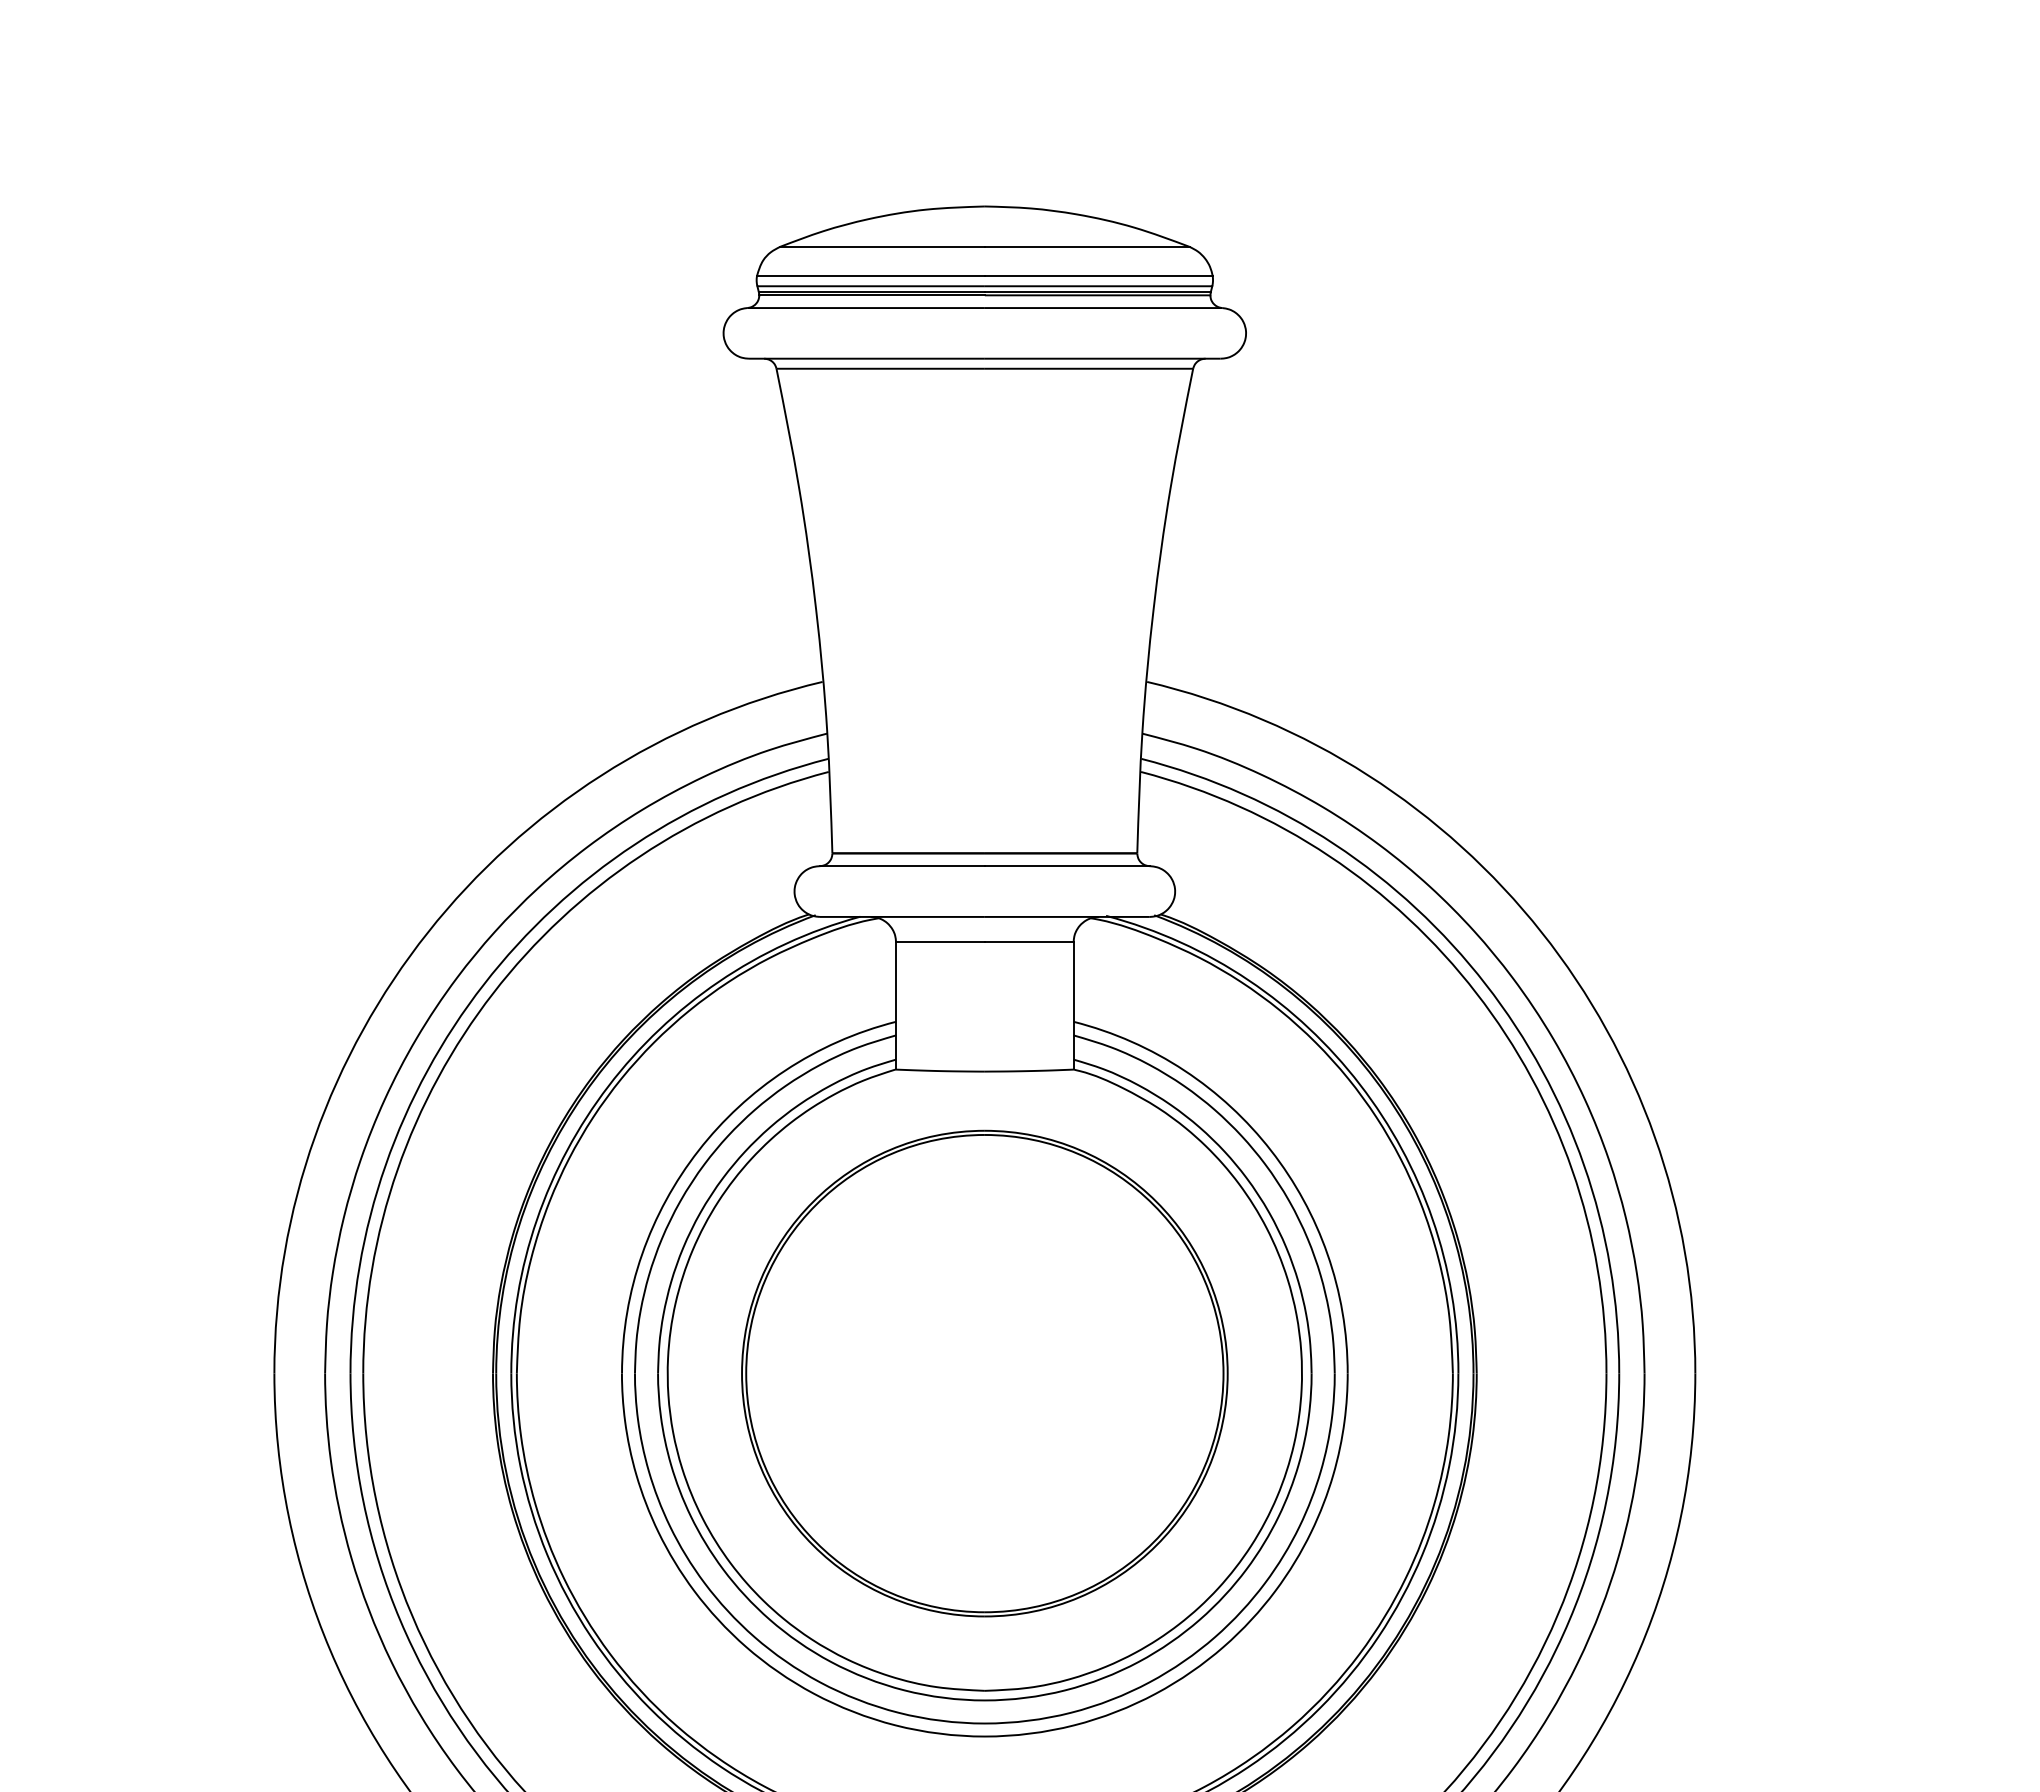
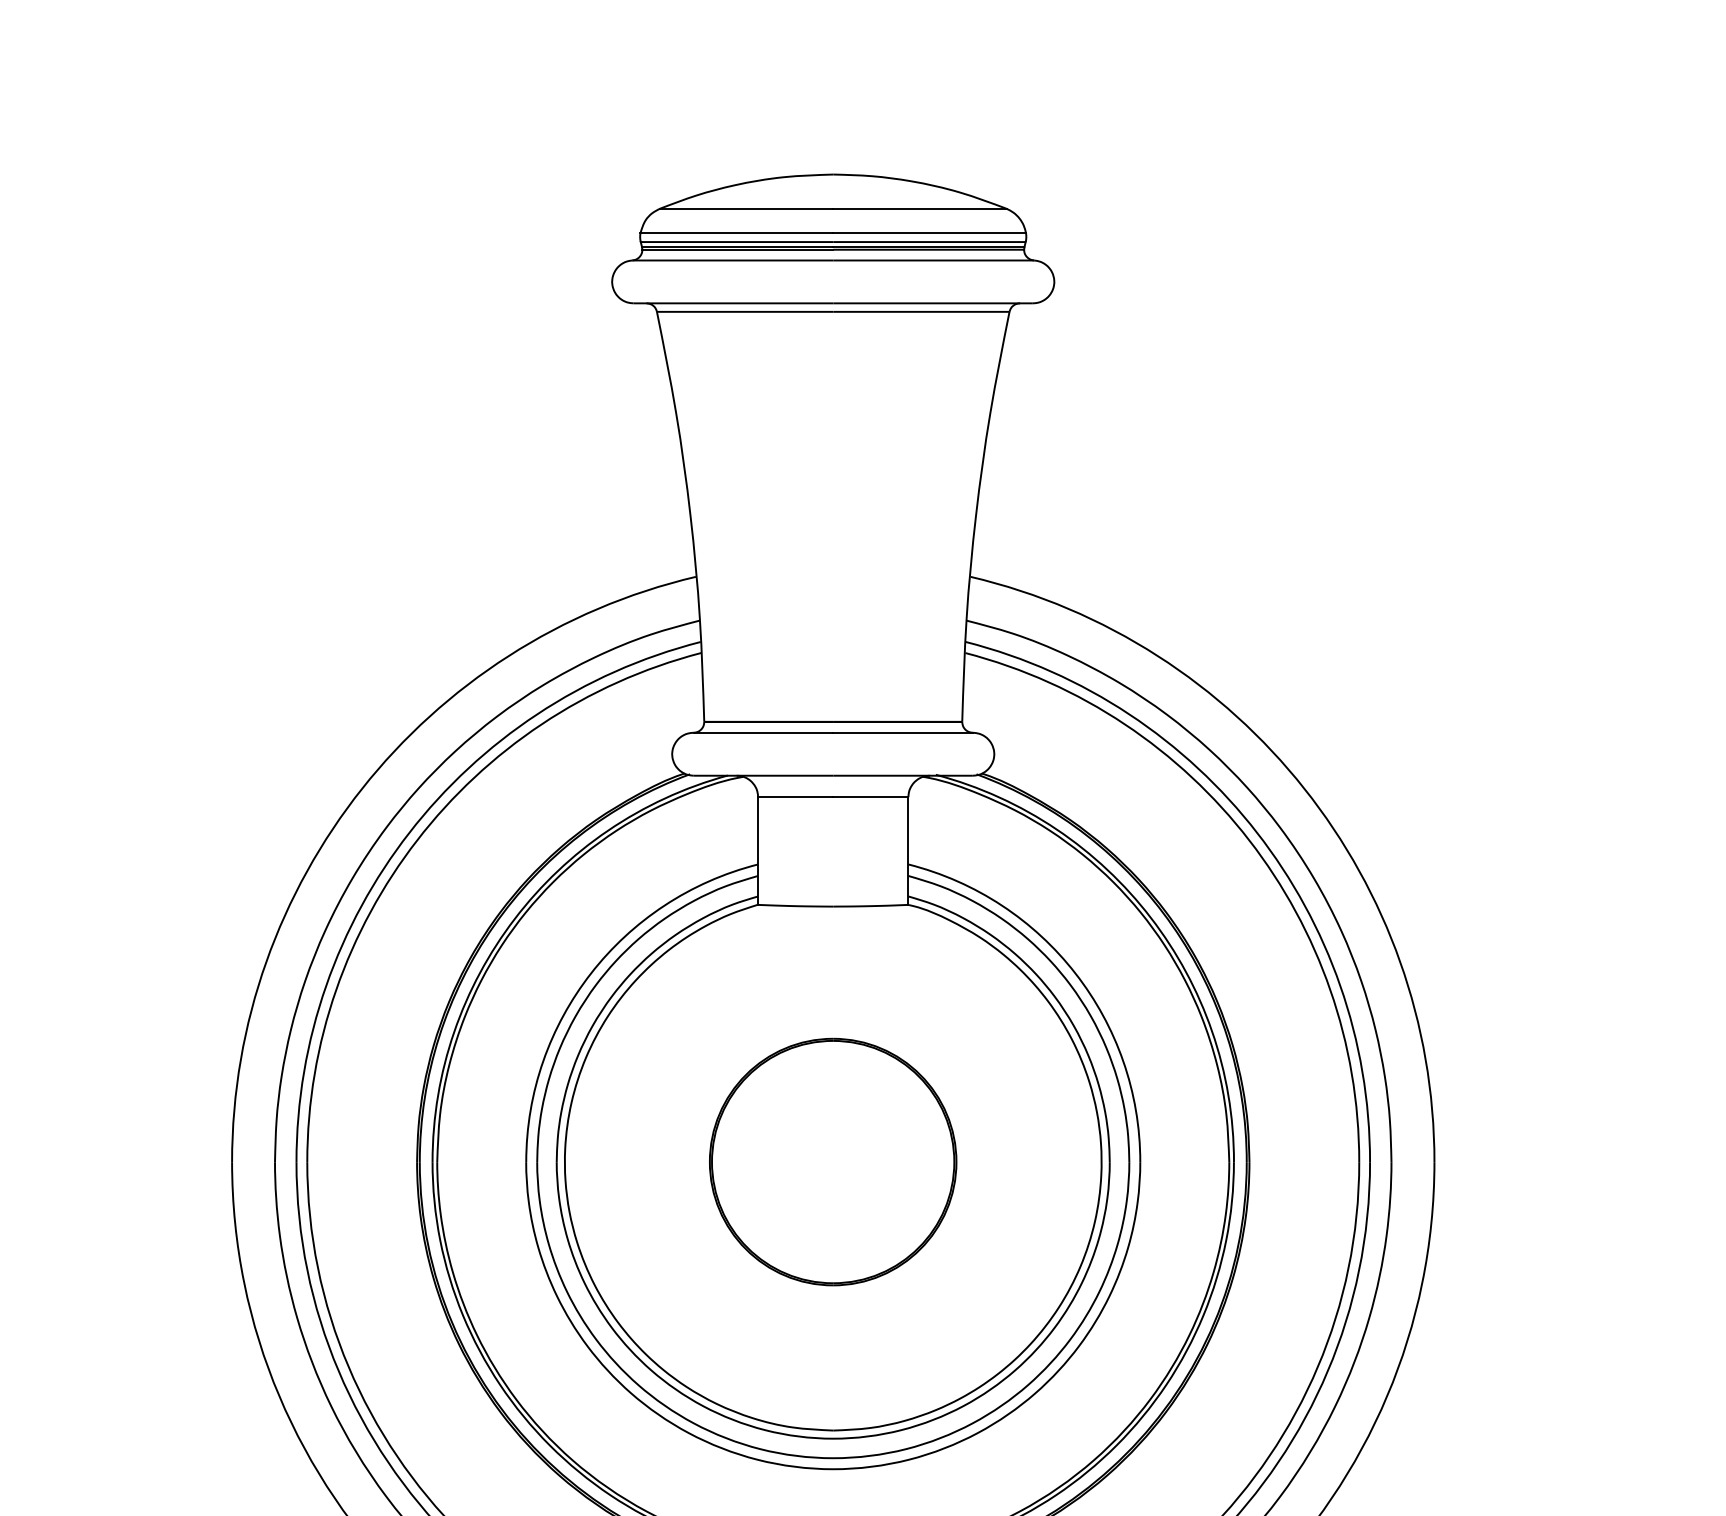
part: (983, 1372) -> (832, 1161), size x0.6

